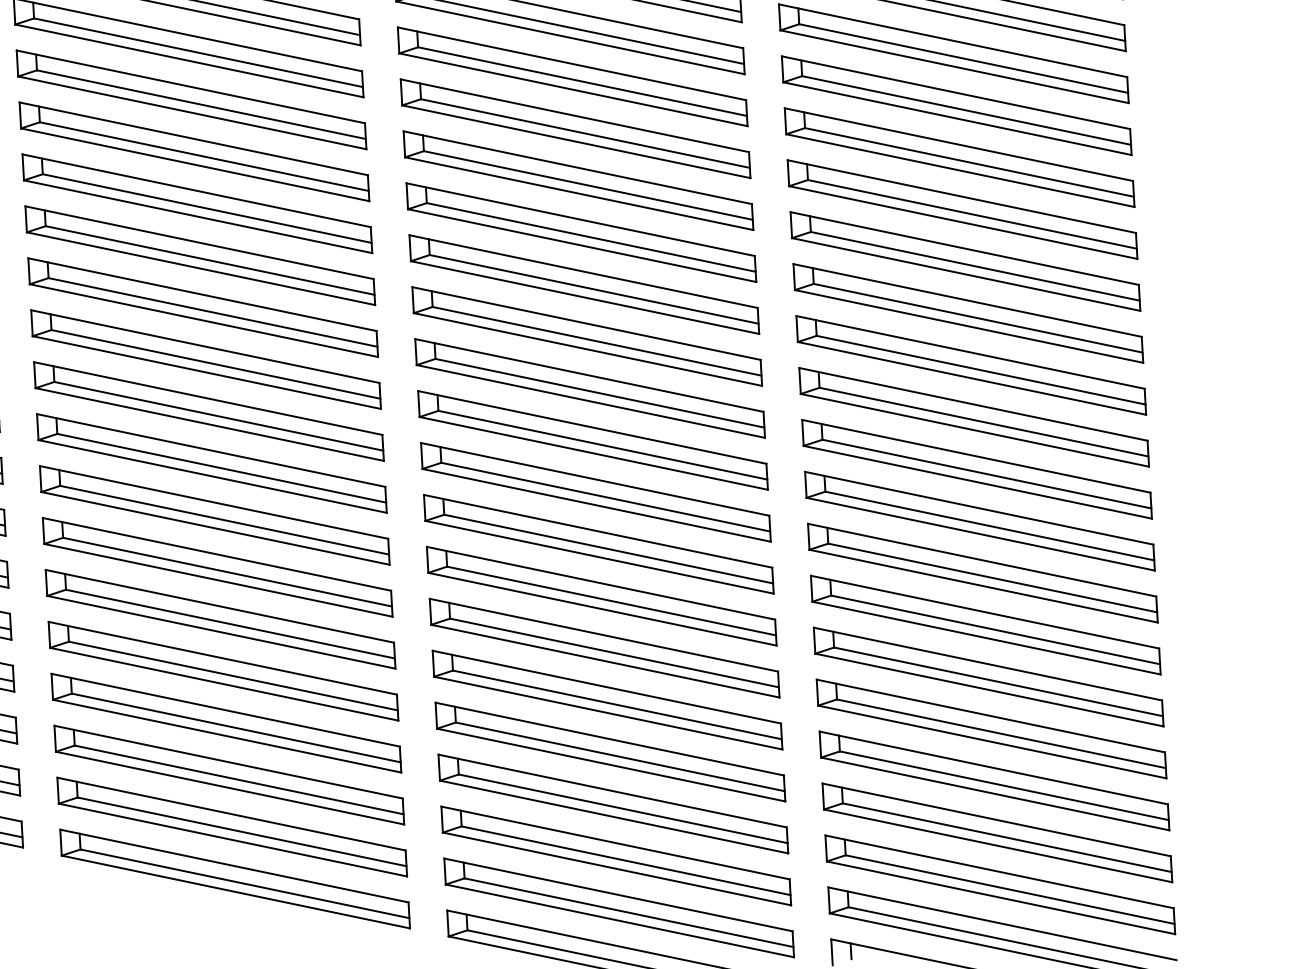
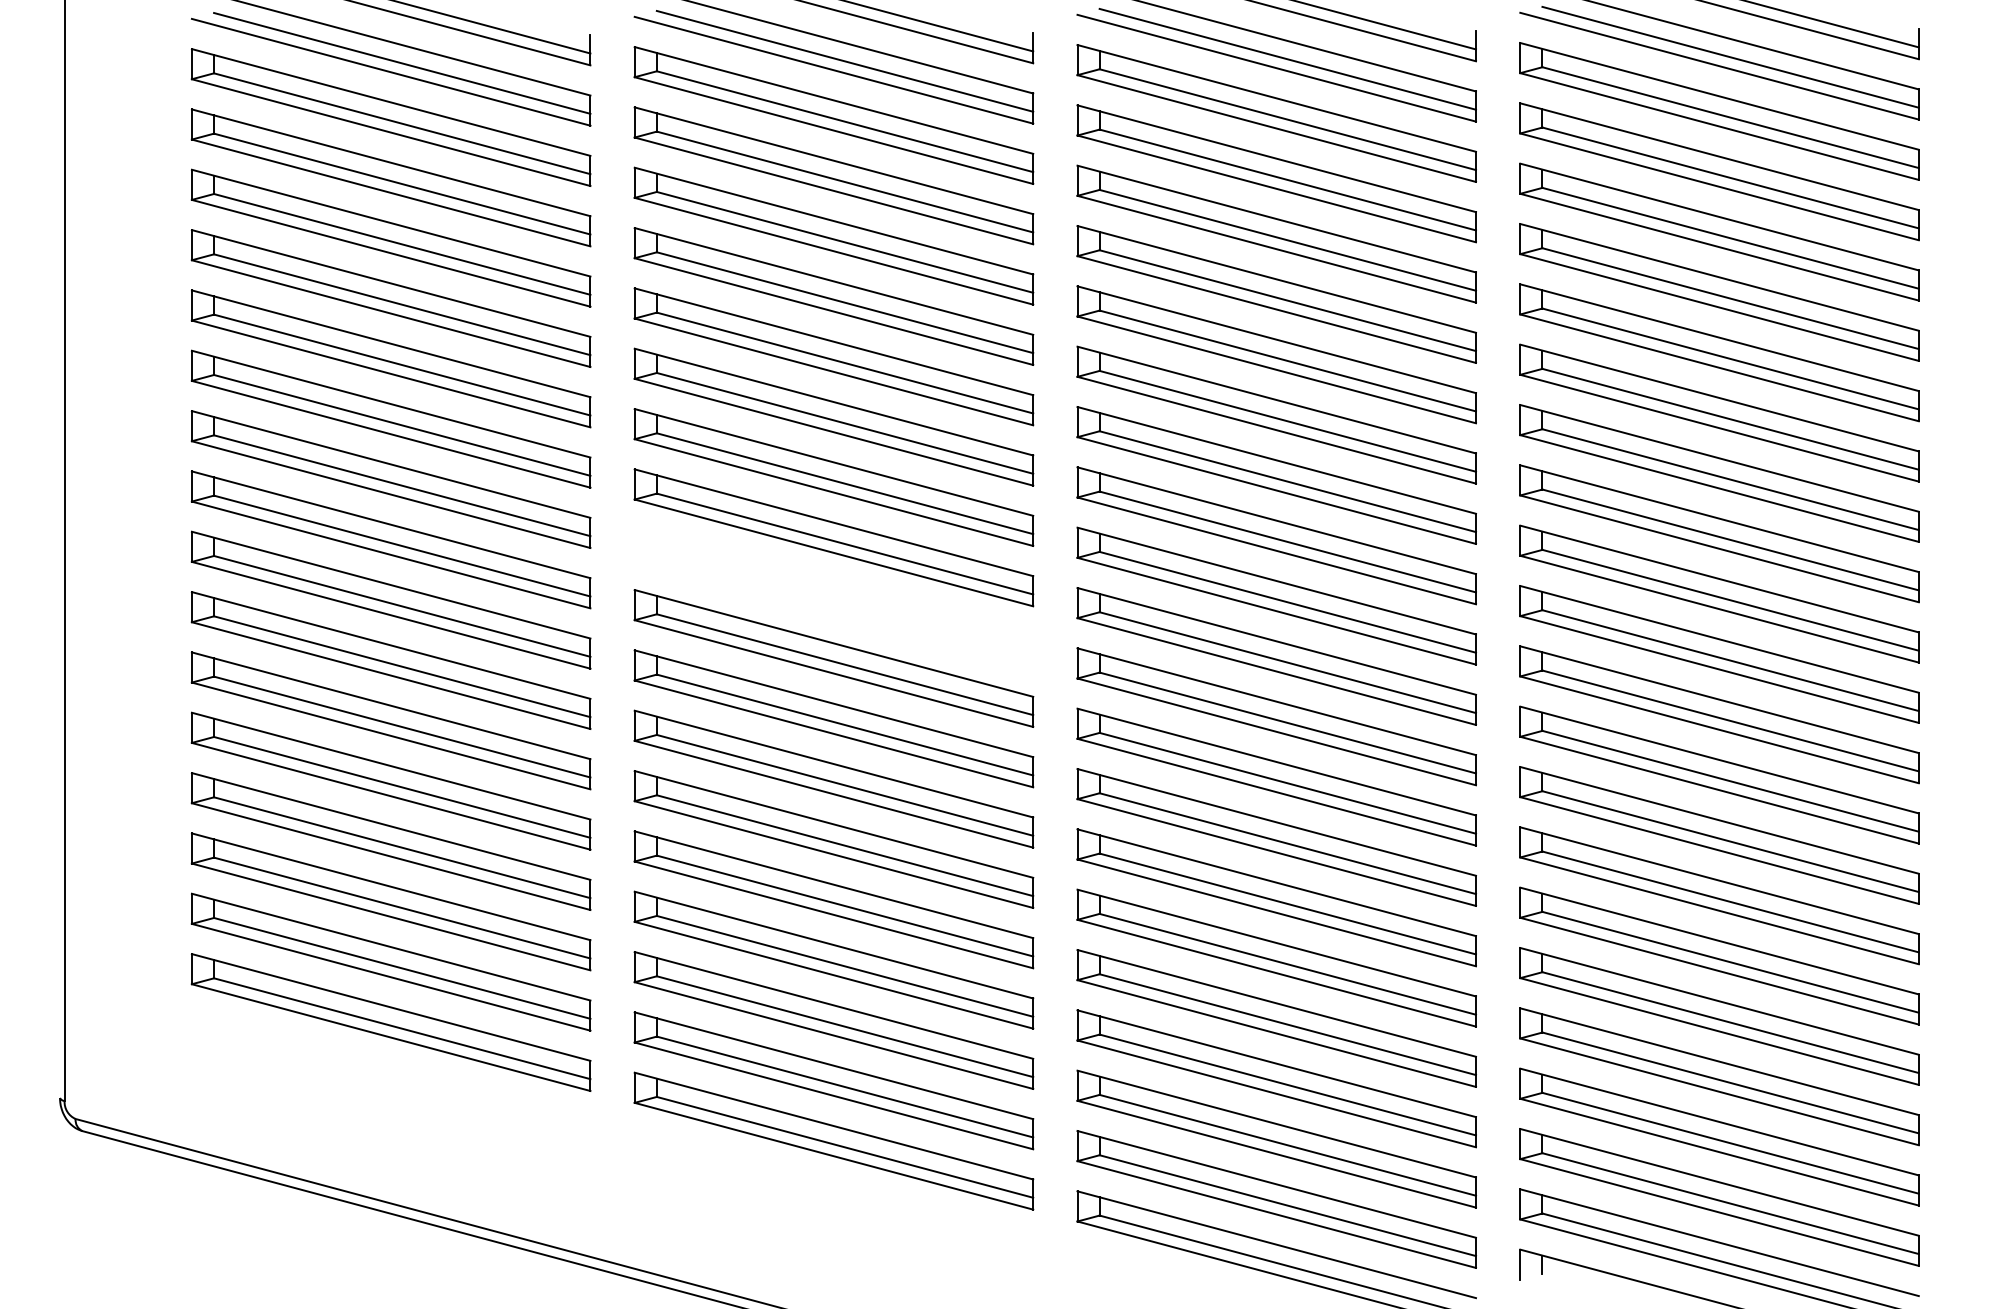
part: (208, 410) -> (833, 597), removed

